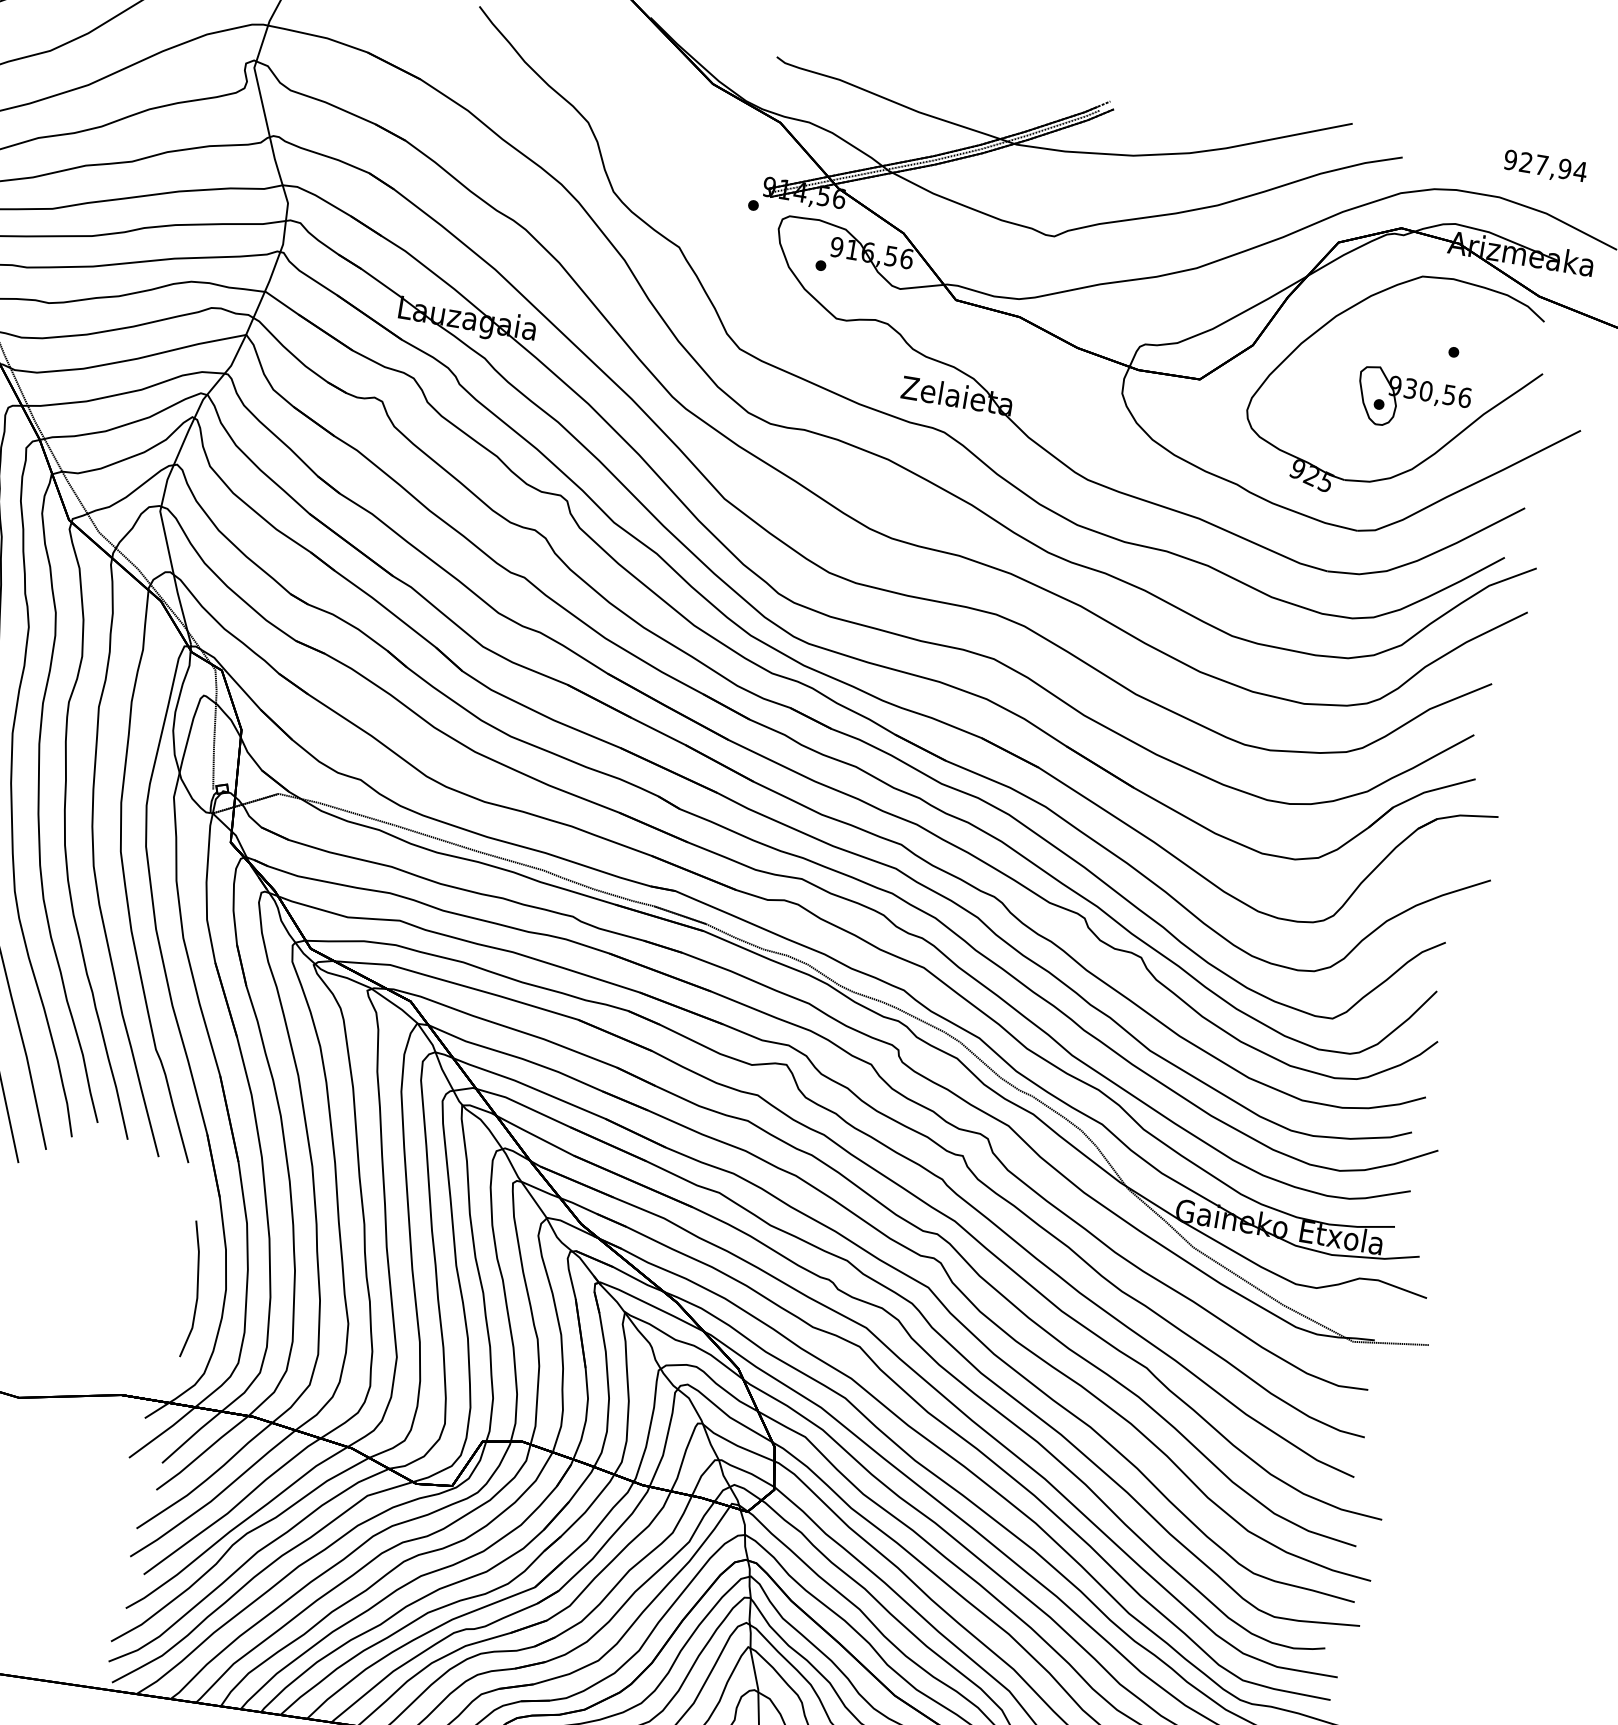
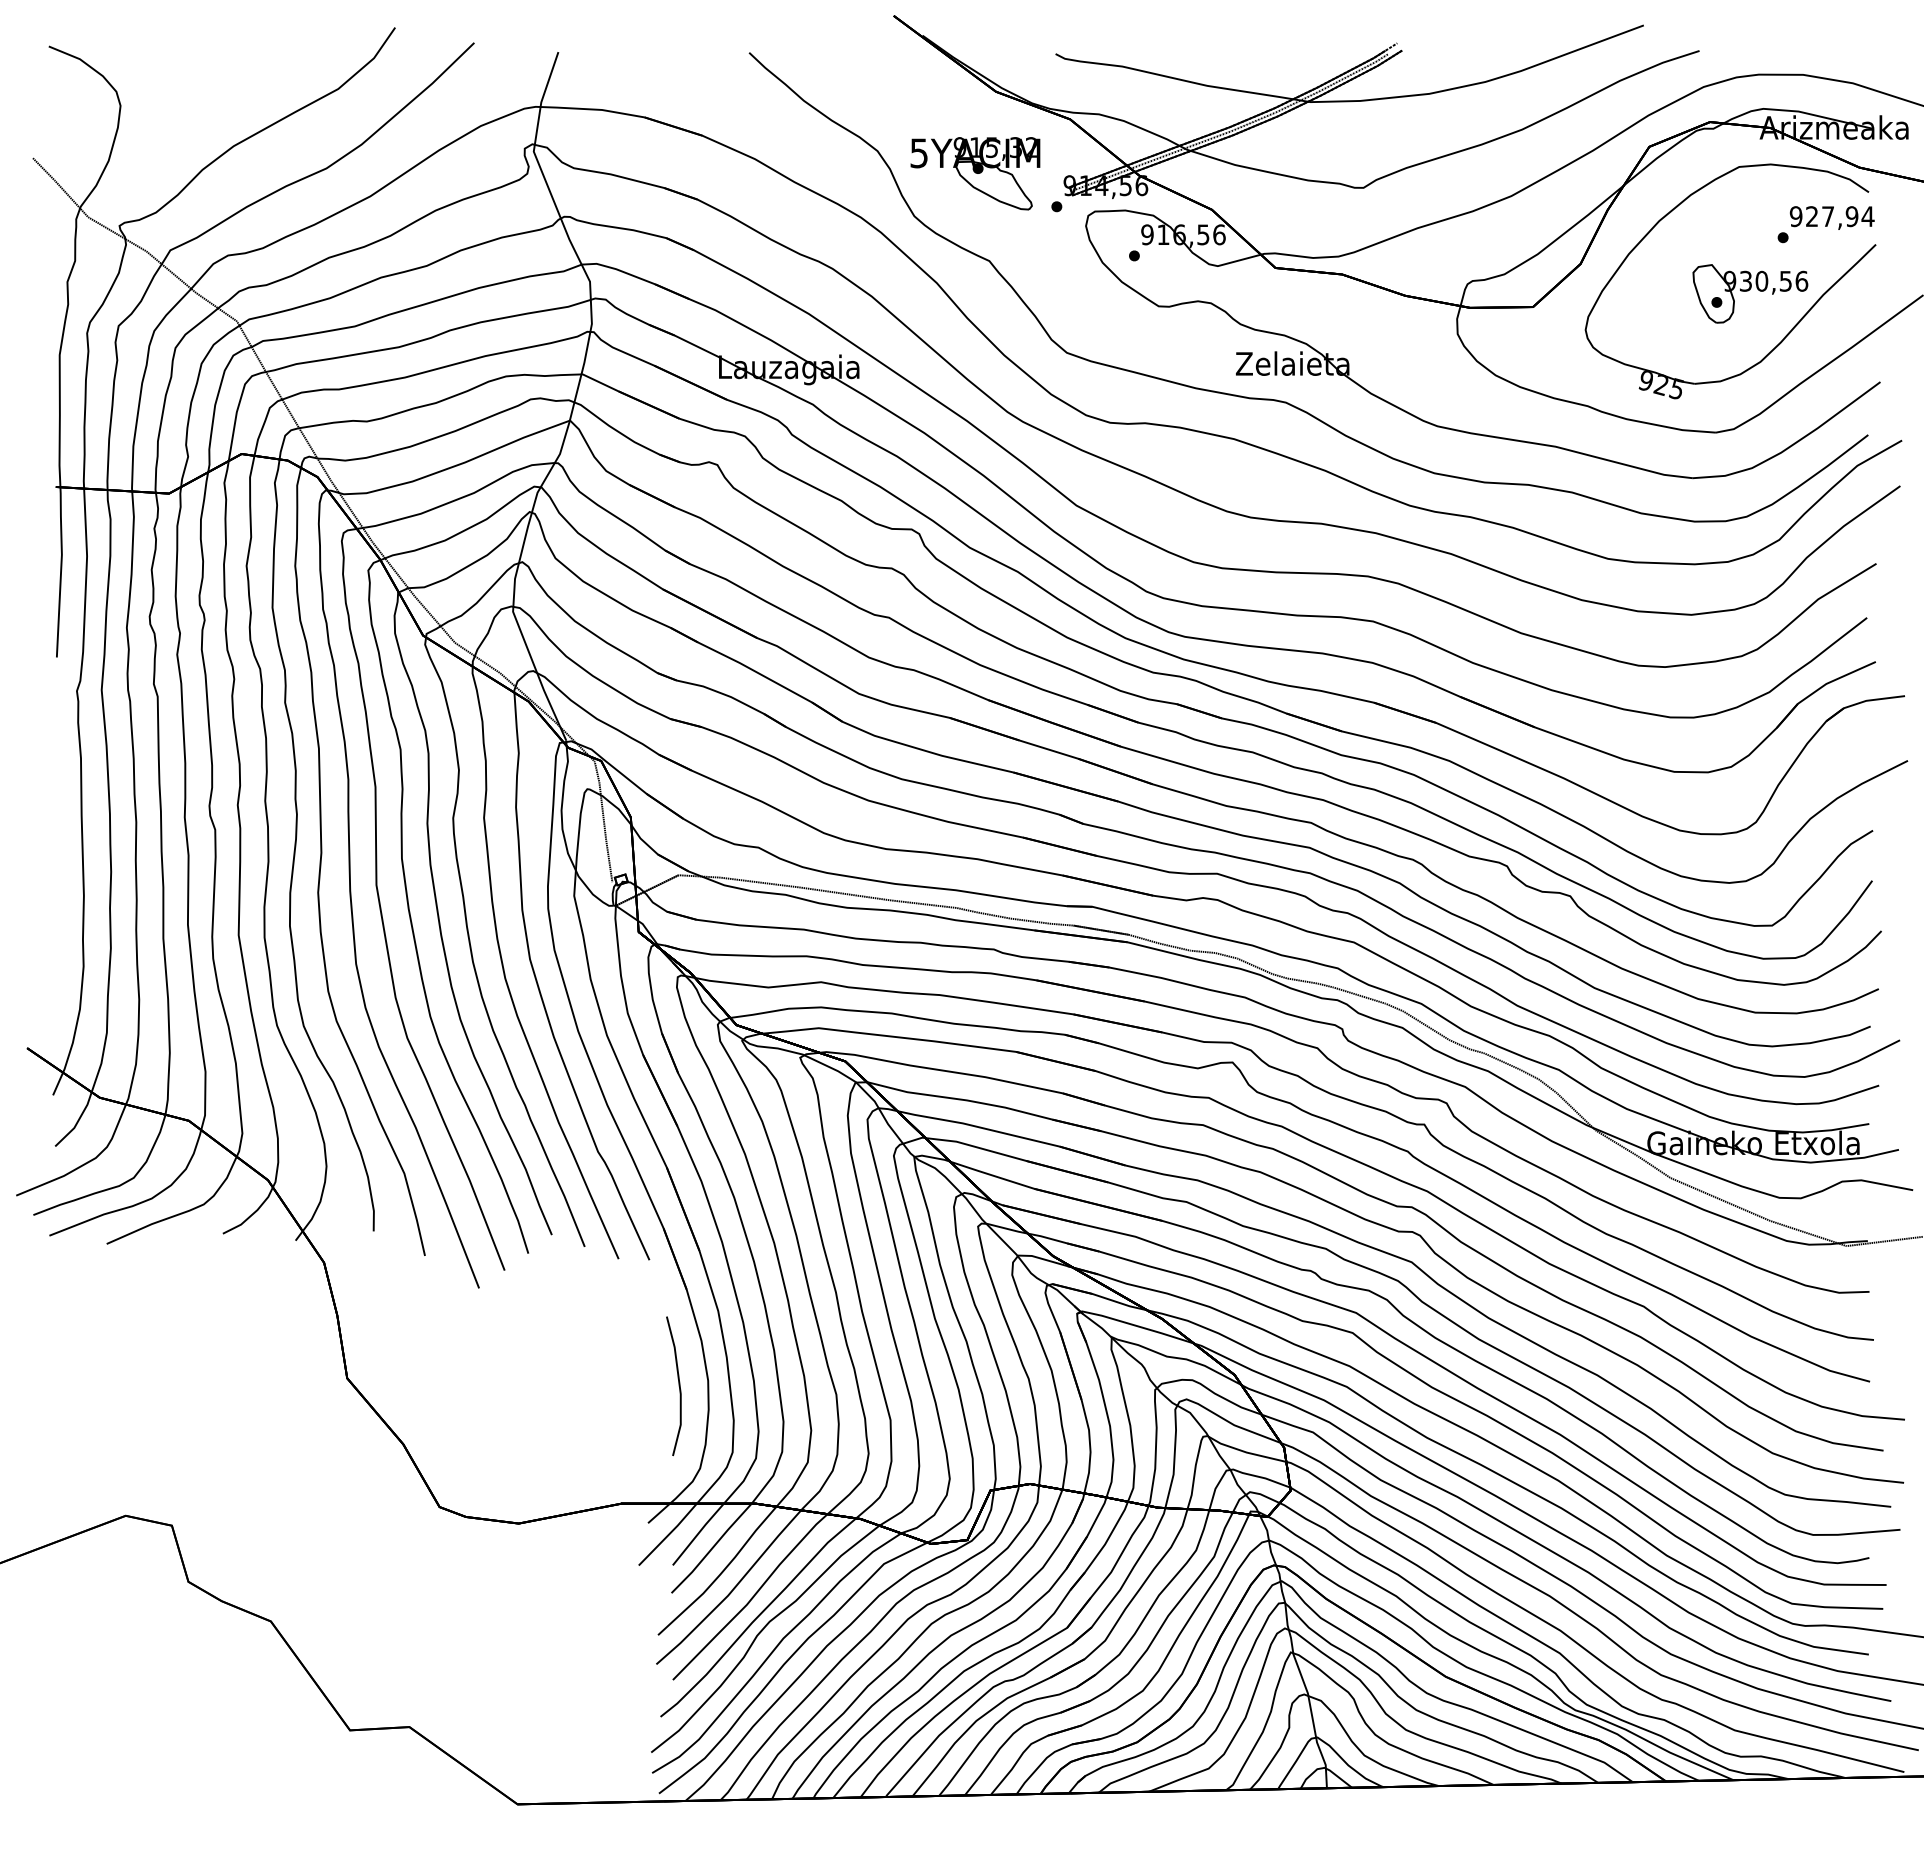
part: (679, 160) -> (975, 173), added
text: (1545, 166) -> (1832, 217), moved

